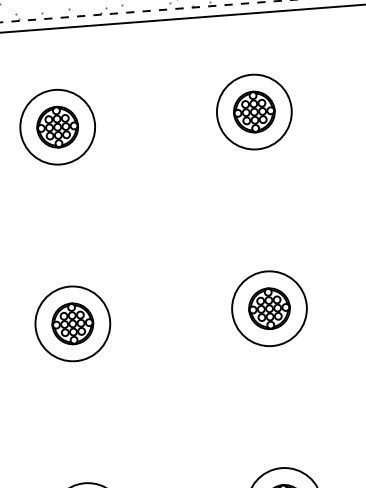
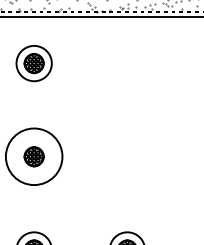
part: (252, 112) -> (126, 63), removed
part: (267, 308) -> (126, 156), removed
circle: (71, 323) -> (33, 156), size x1.6

